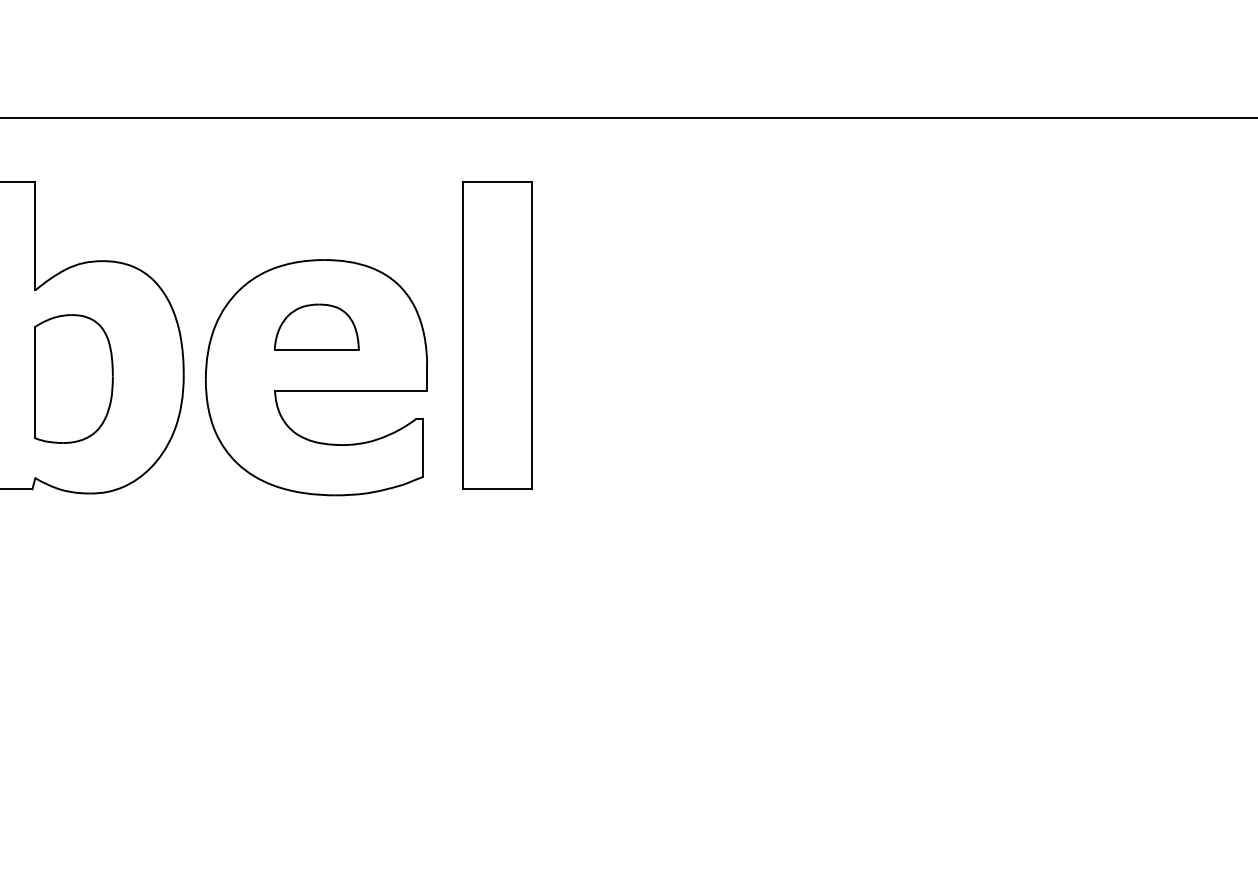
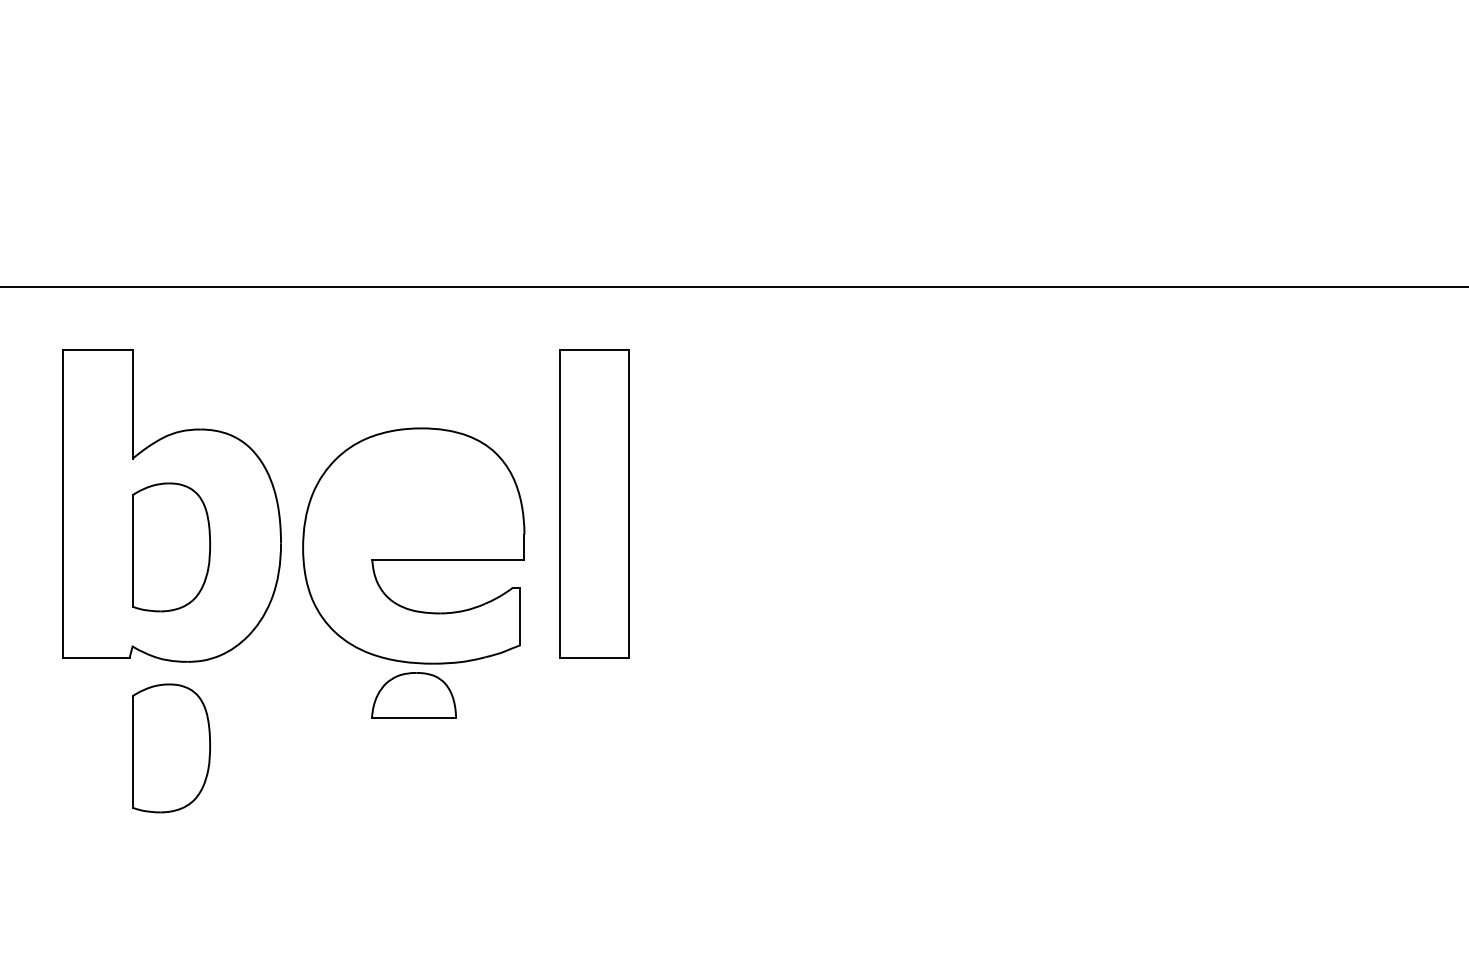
part: (316, 327) -> (413, 695), moved
part: (74, 580) -> (171, 748), added

